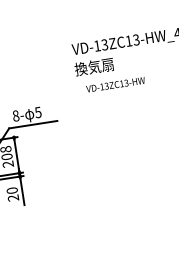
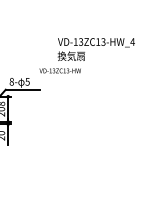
text: (114, 84) -> (59, 70), moved

